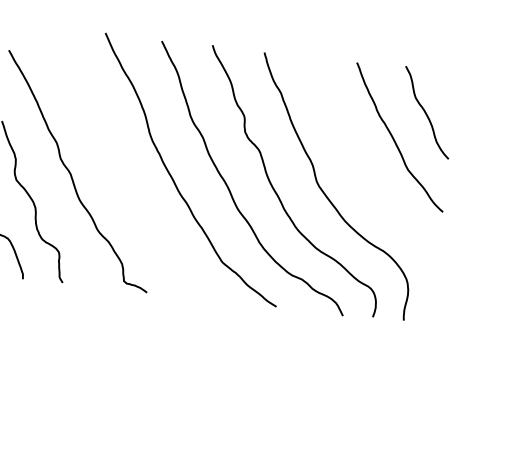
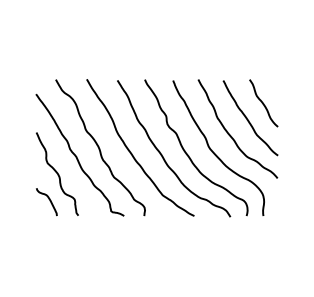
curve: (115, 161) -> (99, 147), added
curve: (359, 163) -> (230, 134), added

